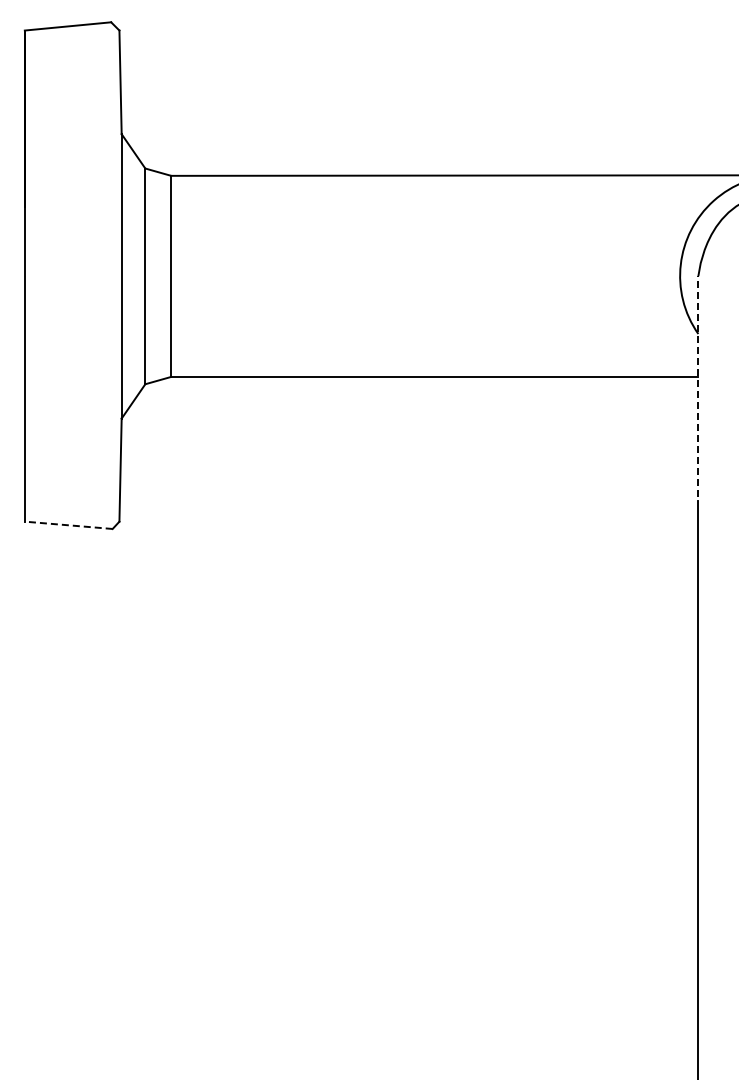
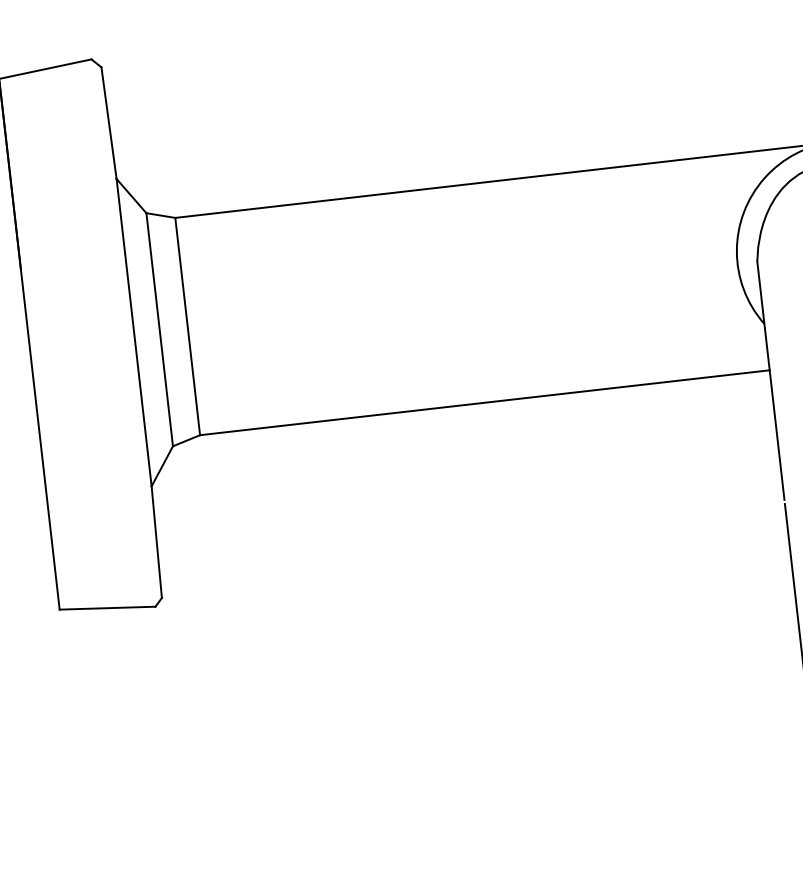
line: (698, 386) -> (771, 380), dashed -> solid
line: (68, 525) -> (107, 608), dashed -> solid

